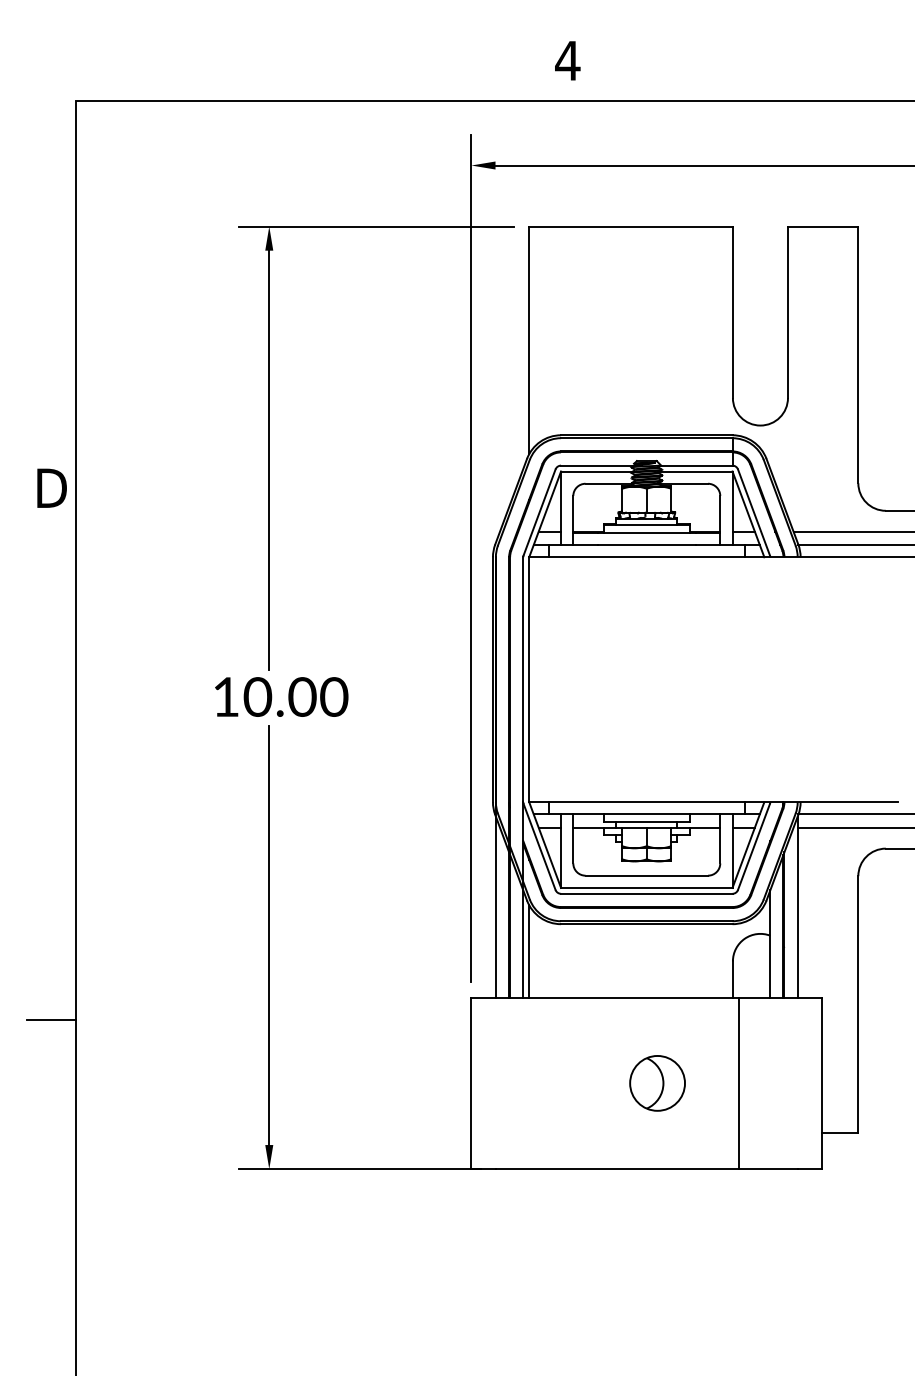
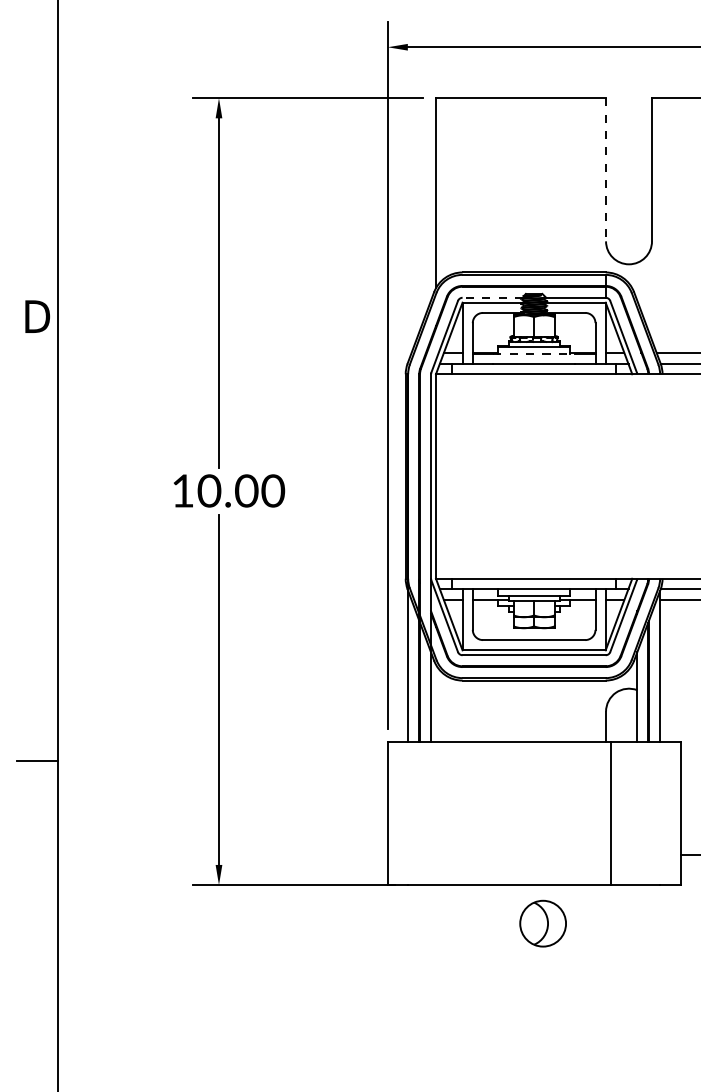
line: (732, 312) -> (605, 169), solid -> dashed
line: (596, 465) -> (492, 297), solid -> dashed
line: (646, 532) -> (533, 353), solid -> dashed
line: (529, 951) -> (436, 703), removed
part: (657, 1083) -> (543, 923), moved

